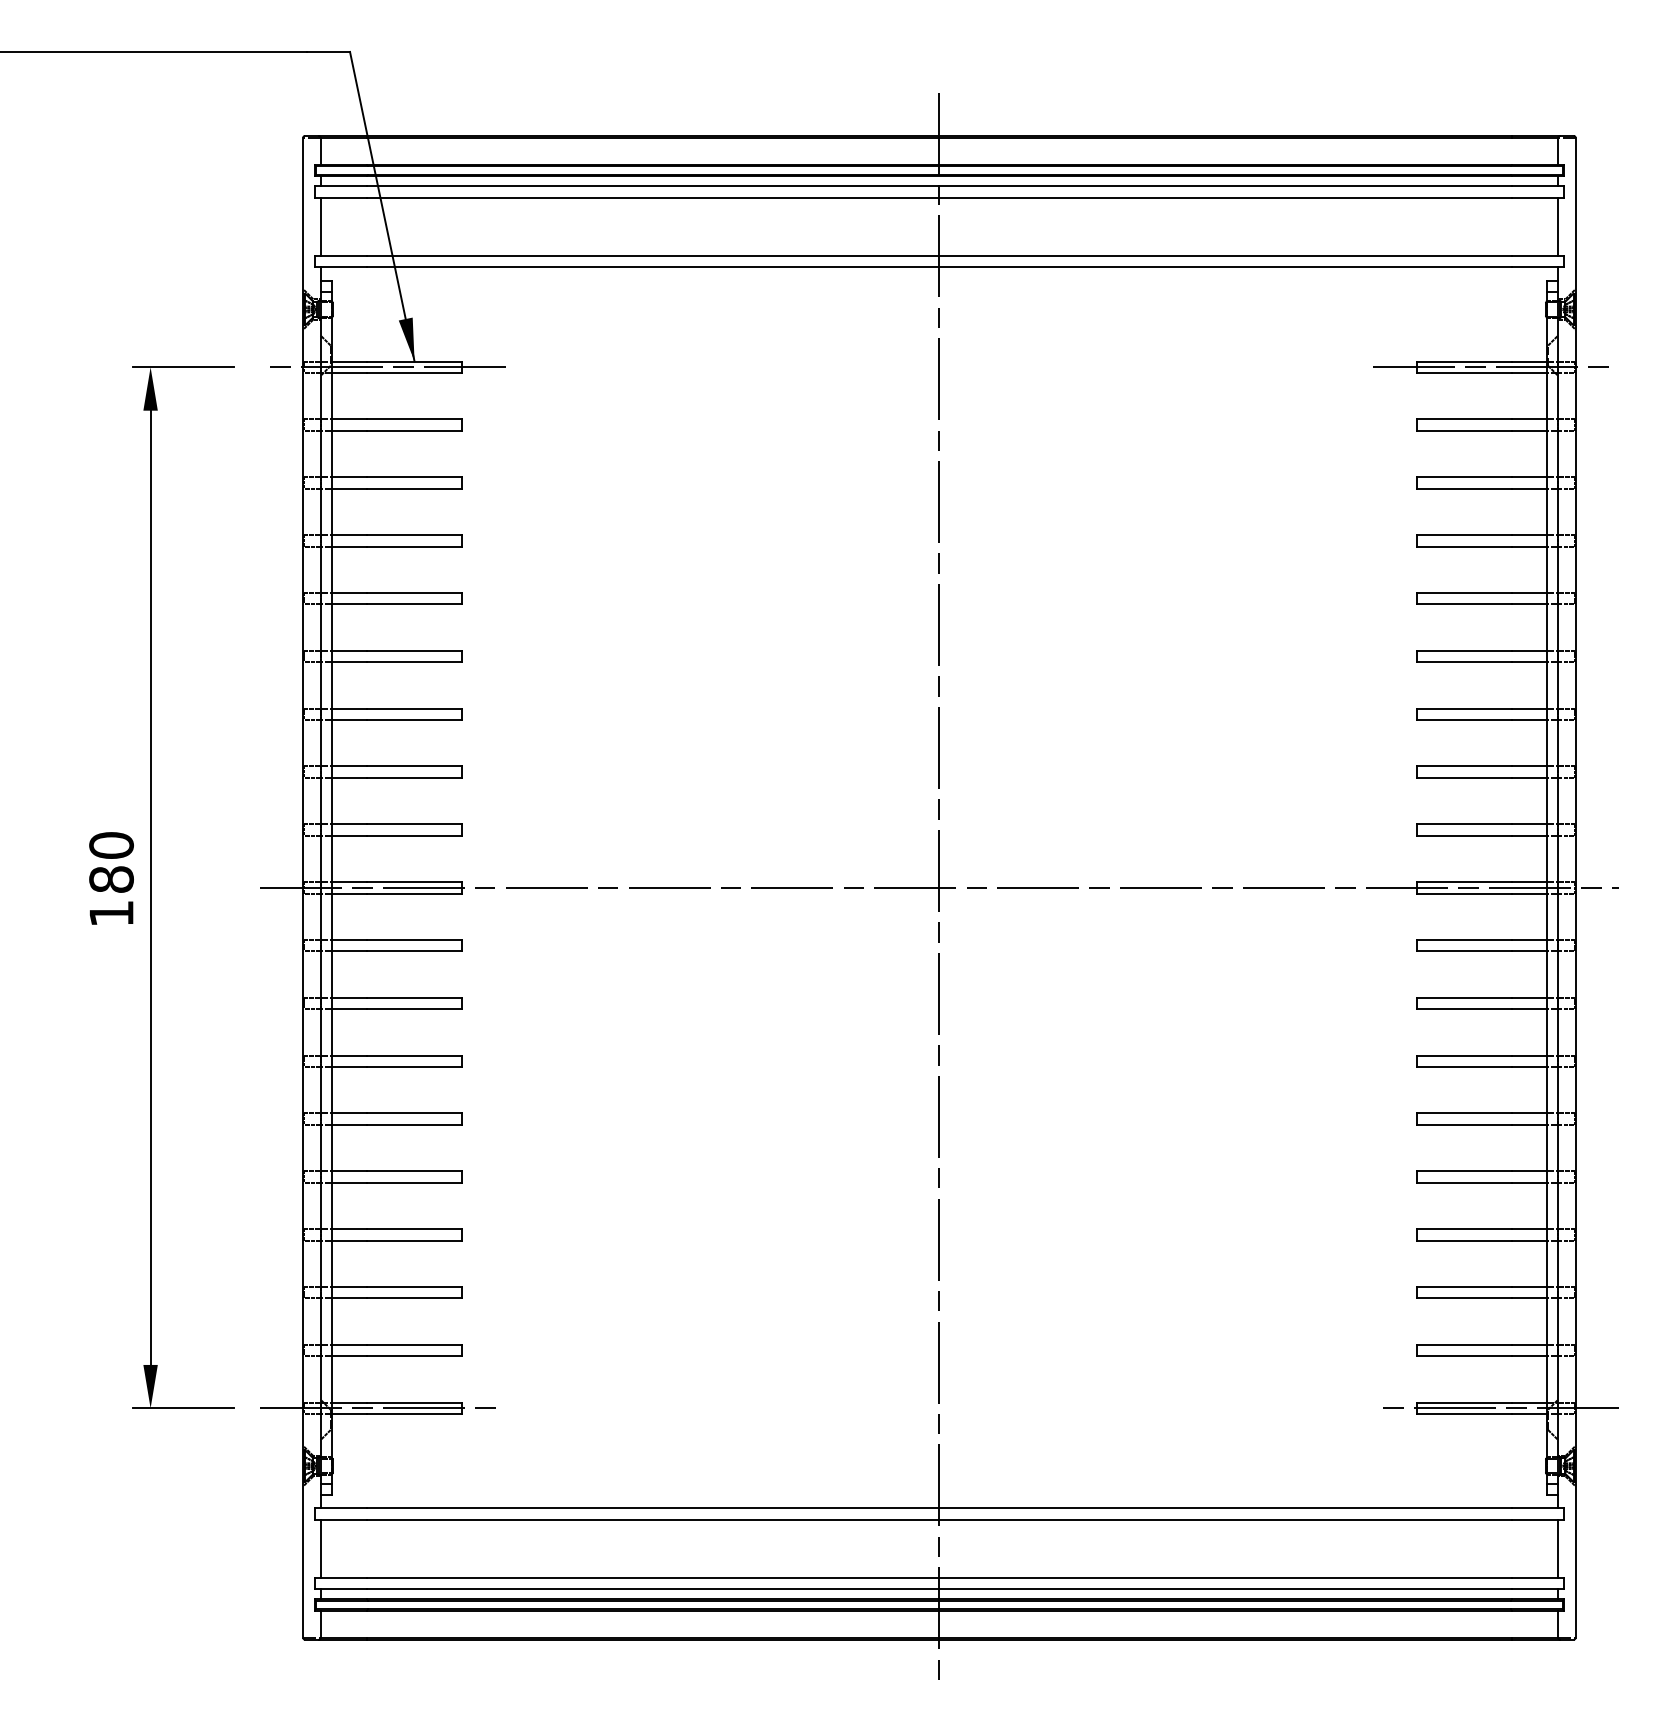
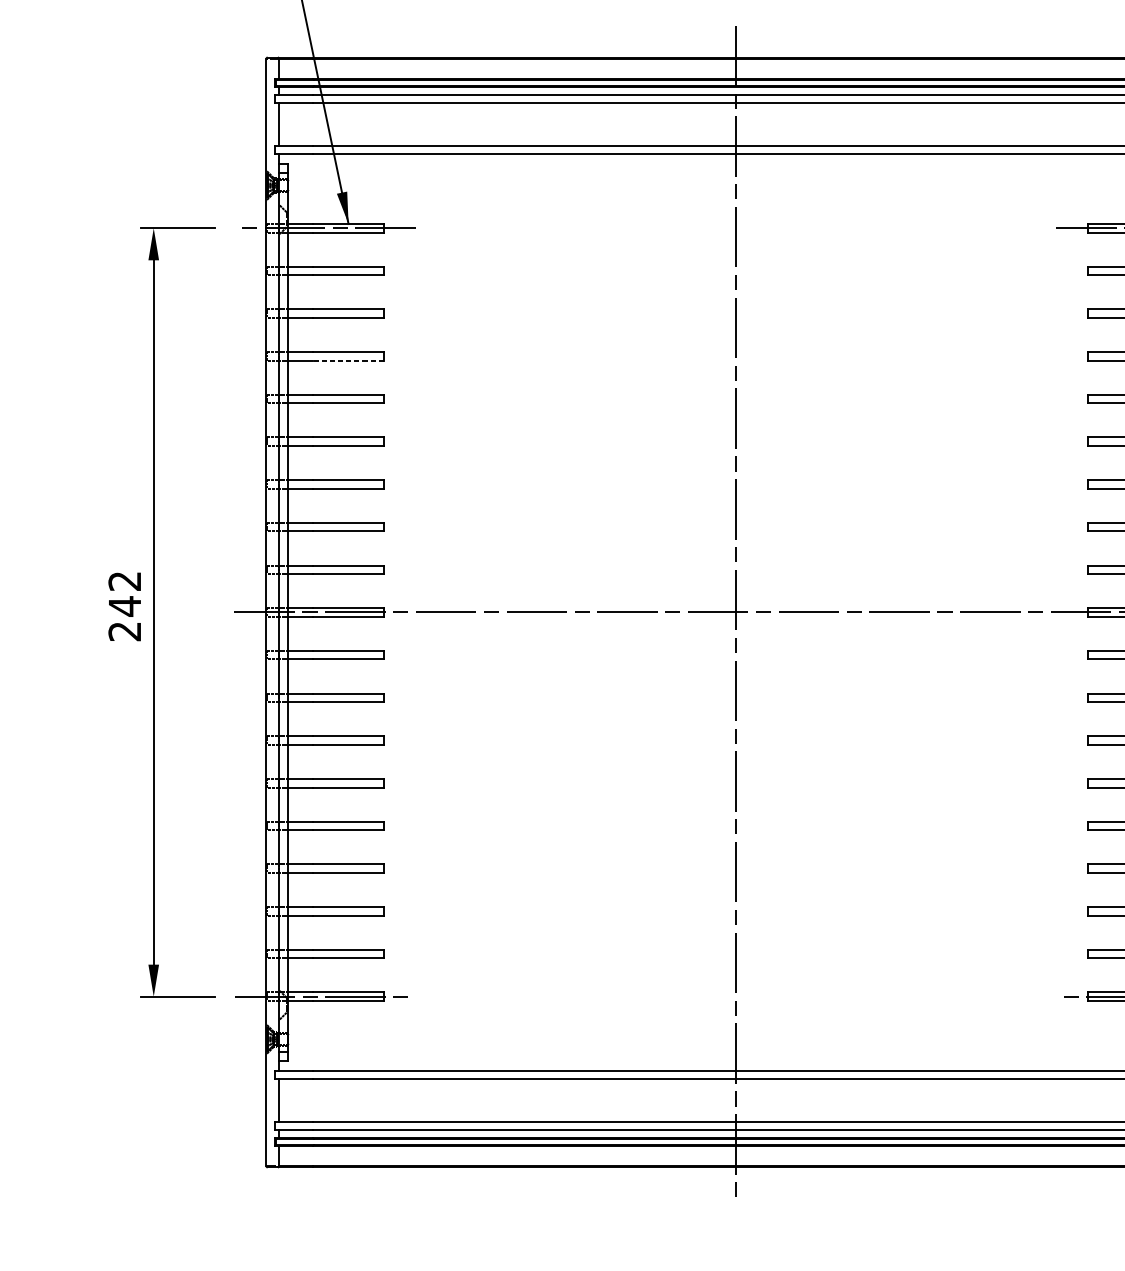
line: (414, 546) -> (348, 360), solid -> dashed
text: (111, 879) -> (124, 606), 180 -> 242

